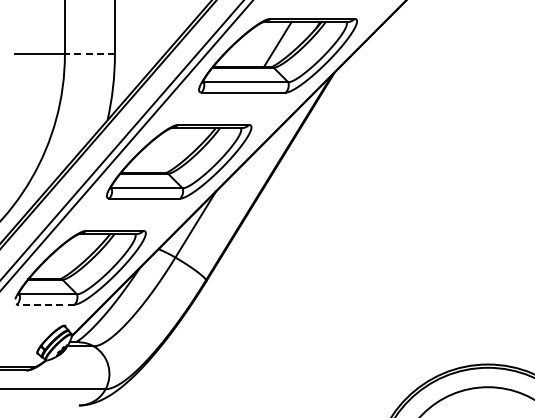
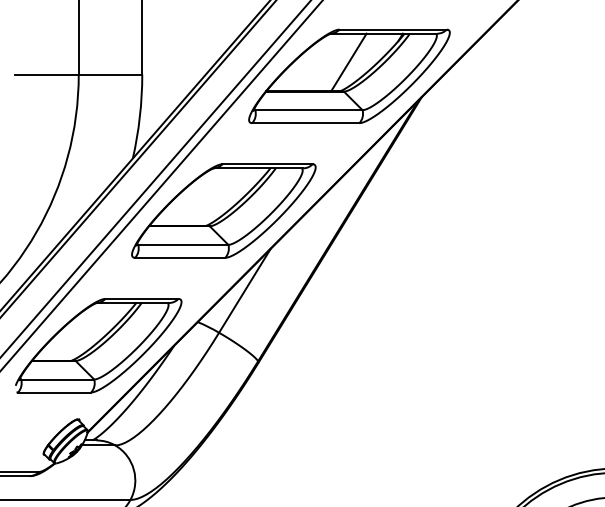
line: (89, 54) -> (109, 74), dashed -> solid
line: (45, 304) -> (54, 392), dashed -> solid

